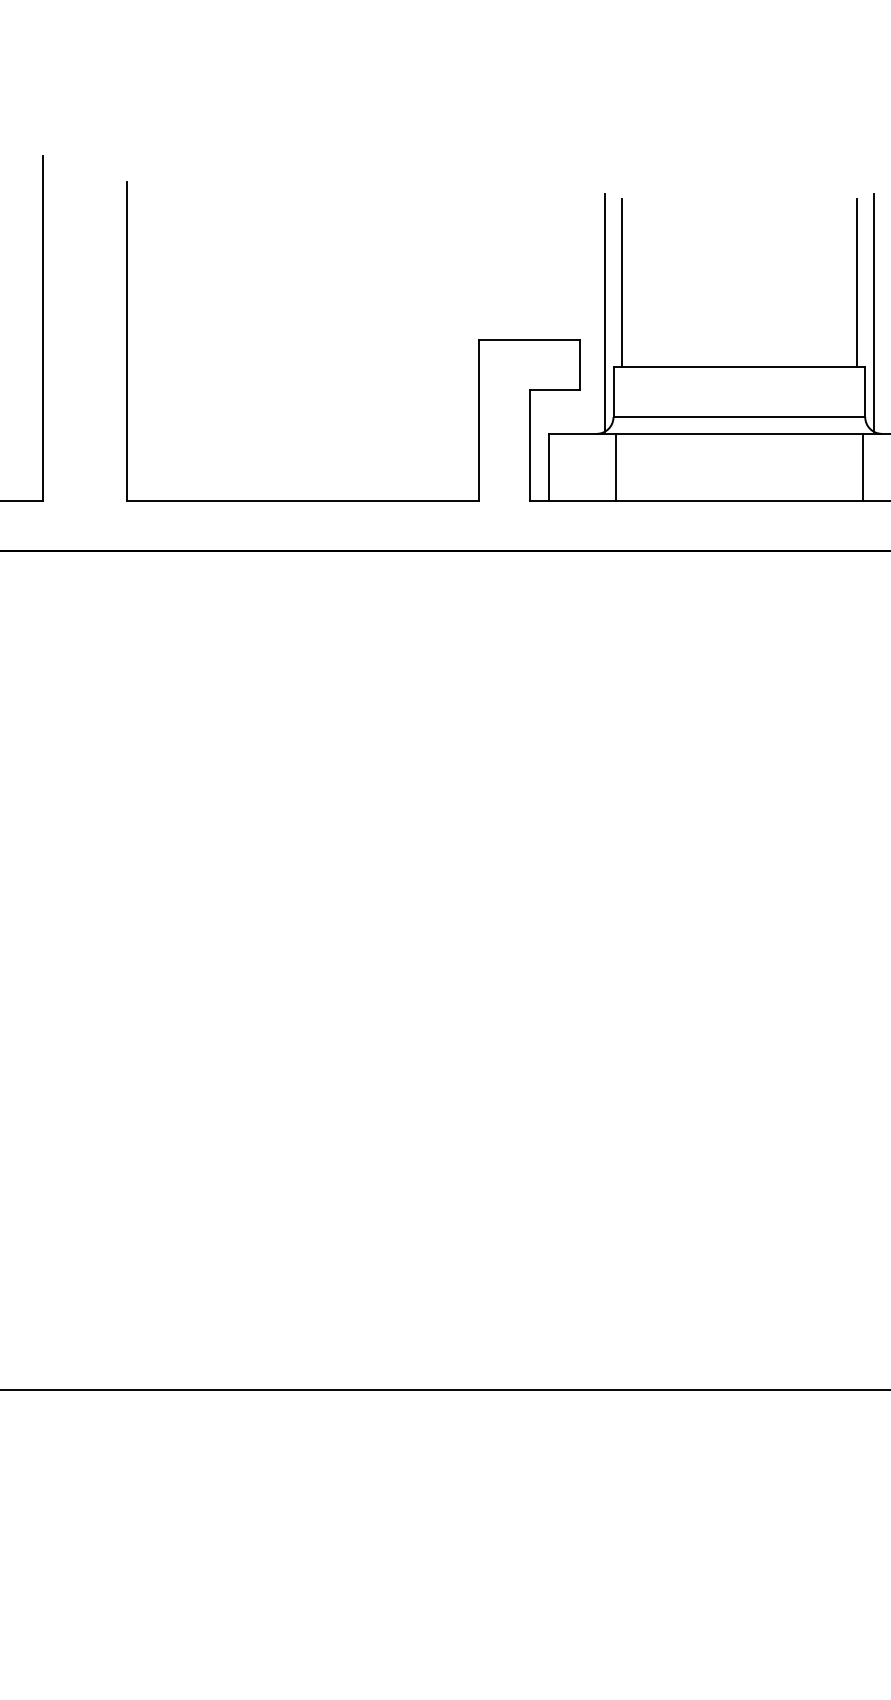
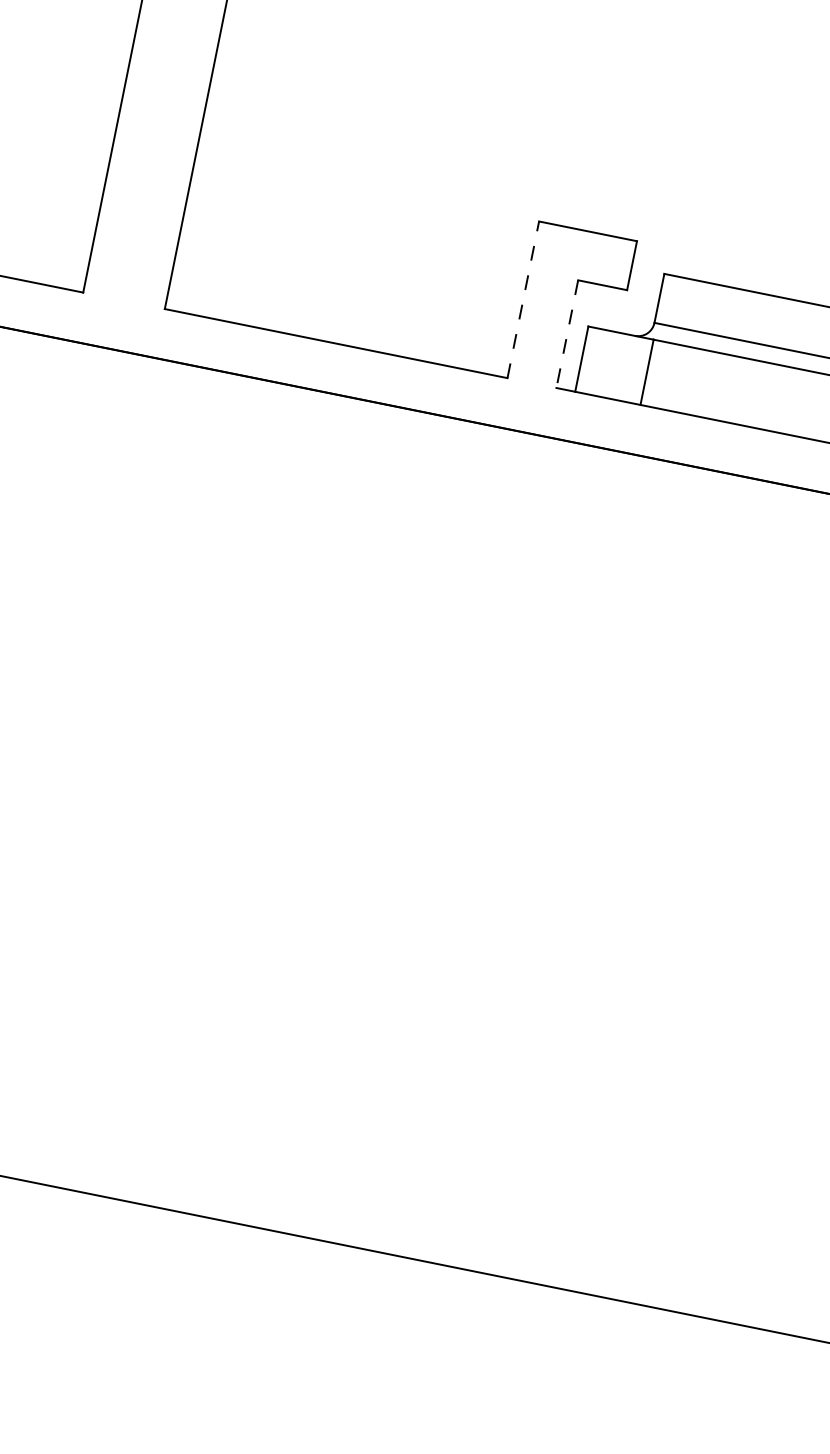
line: (621, 282) -> (688, 193), removed
line: (605, 312) -> (667, 219), removed
line: (479, 420) -> (523, 299), solid -> dashed
line: (529, 446) -> (567, 334), solid -> dashed

